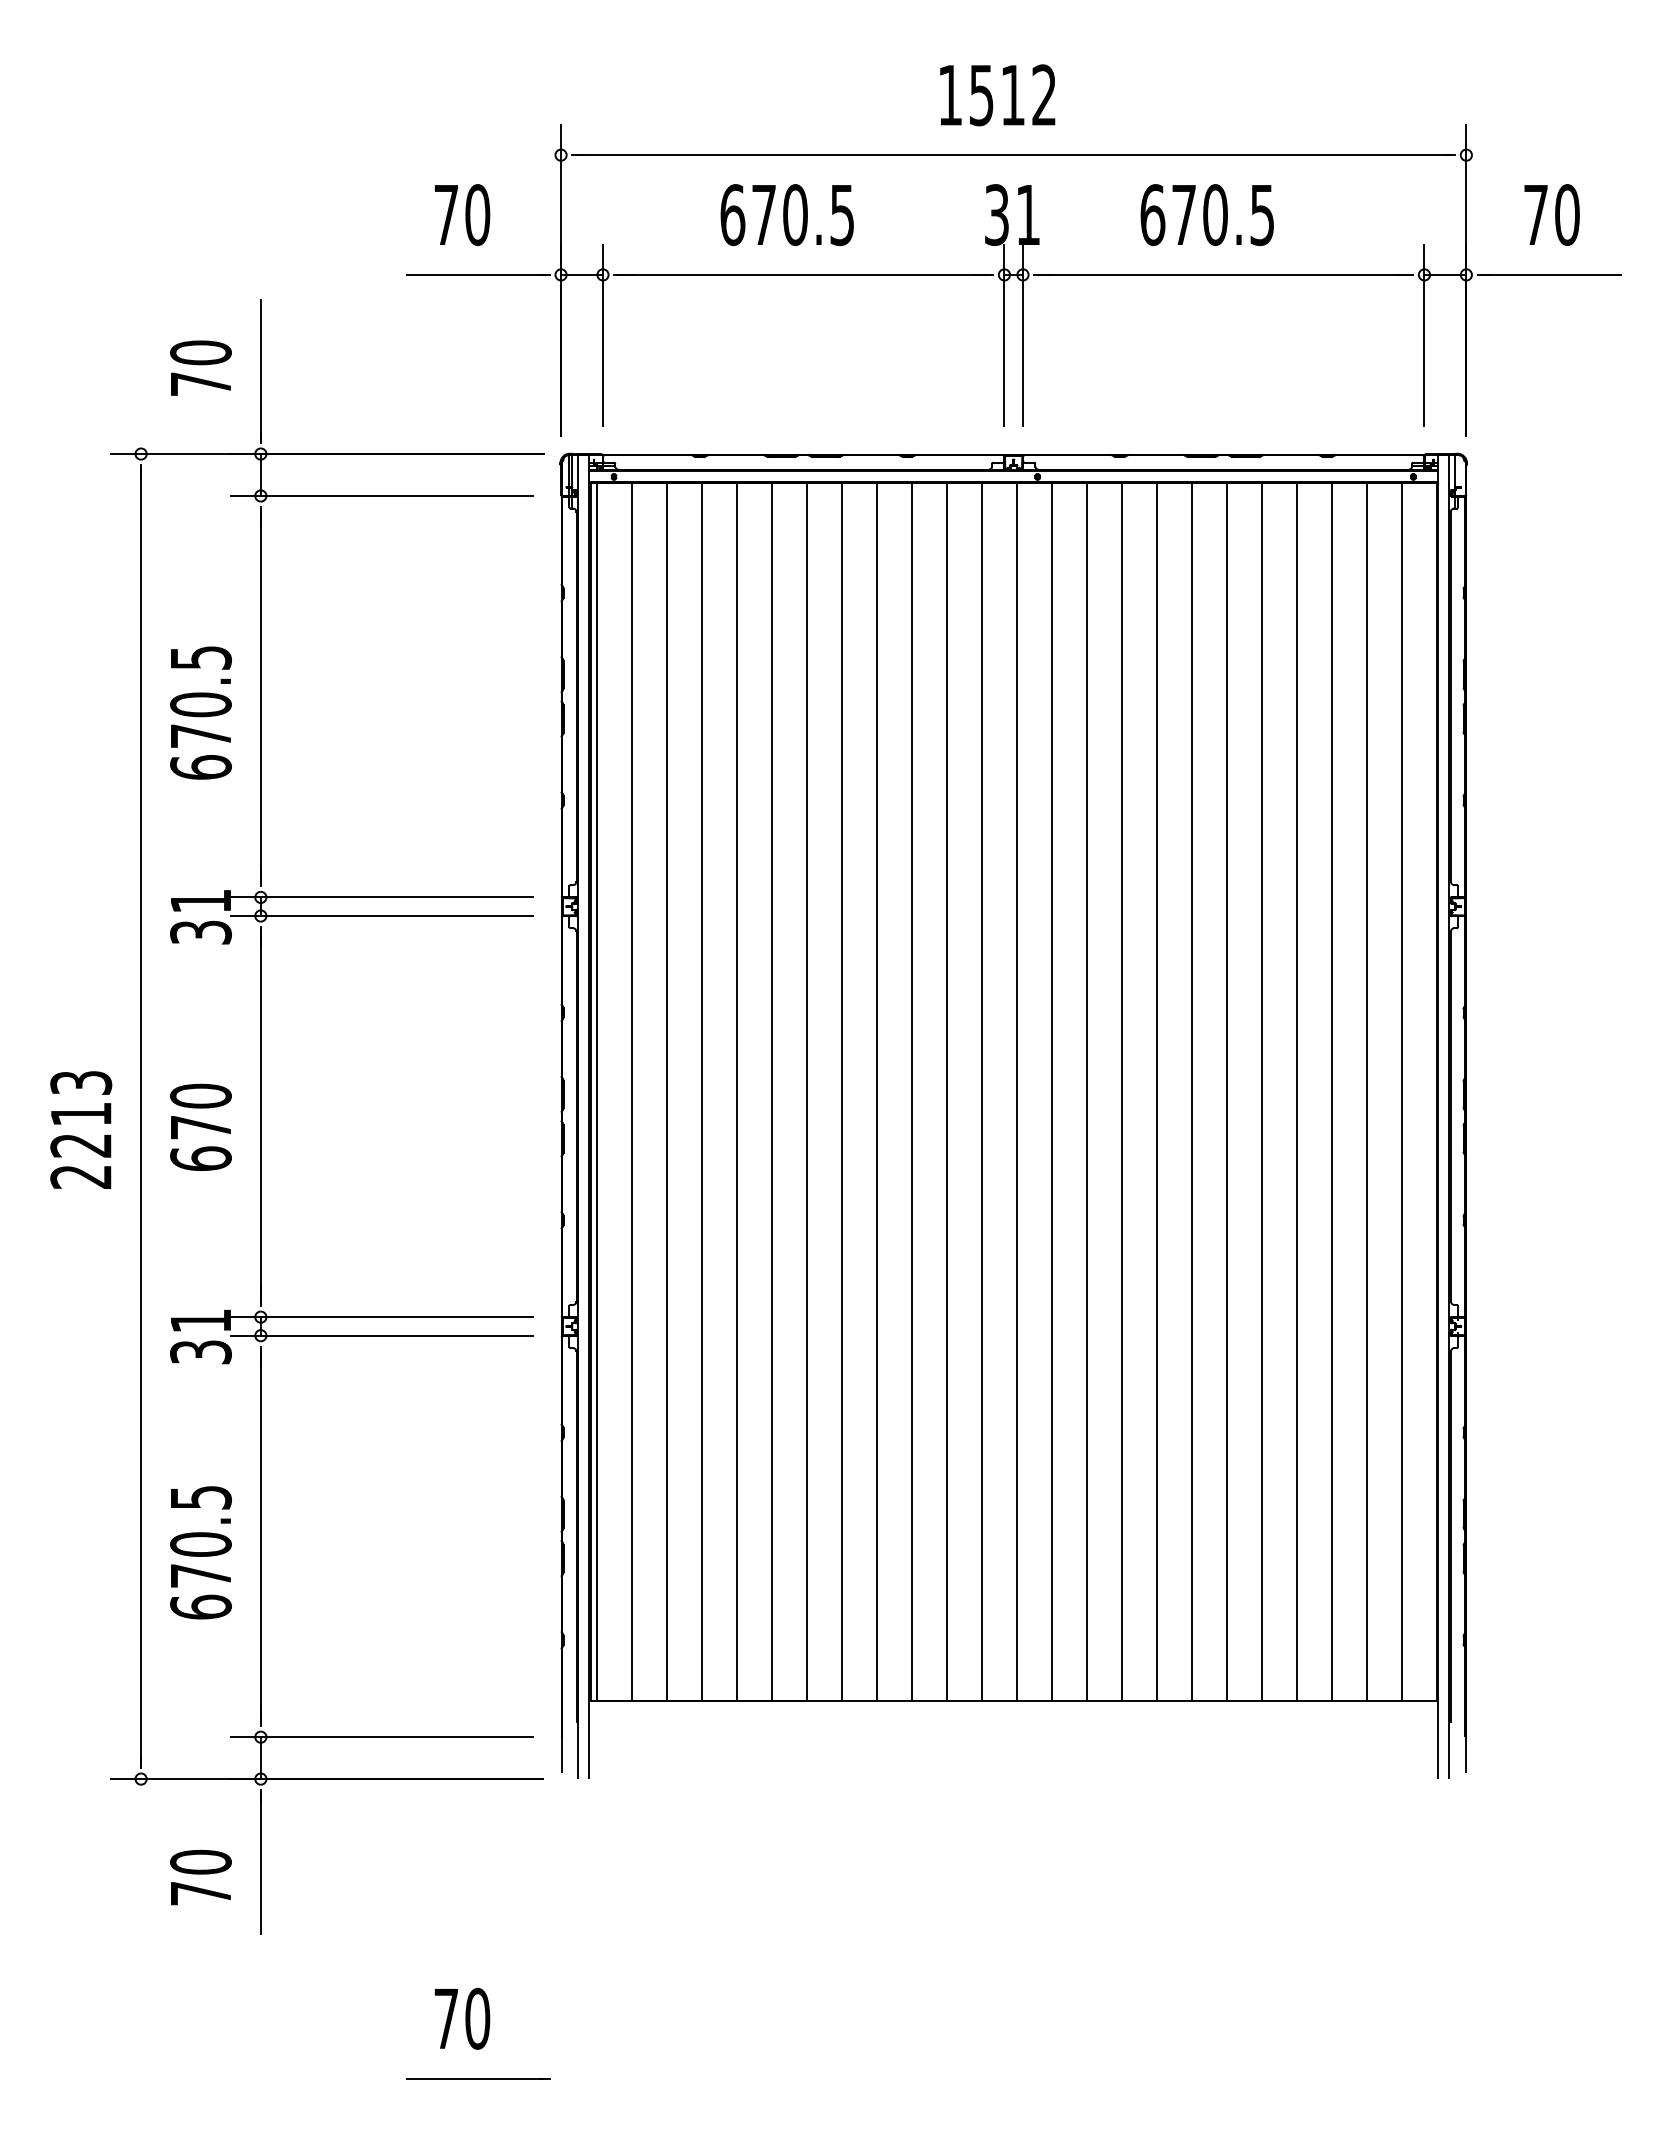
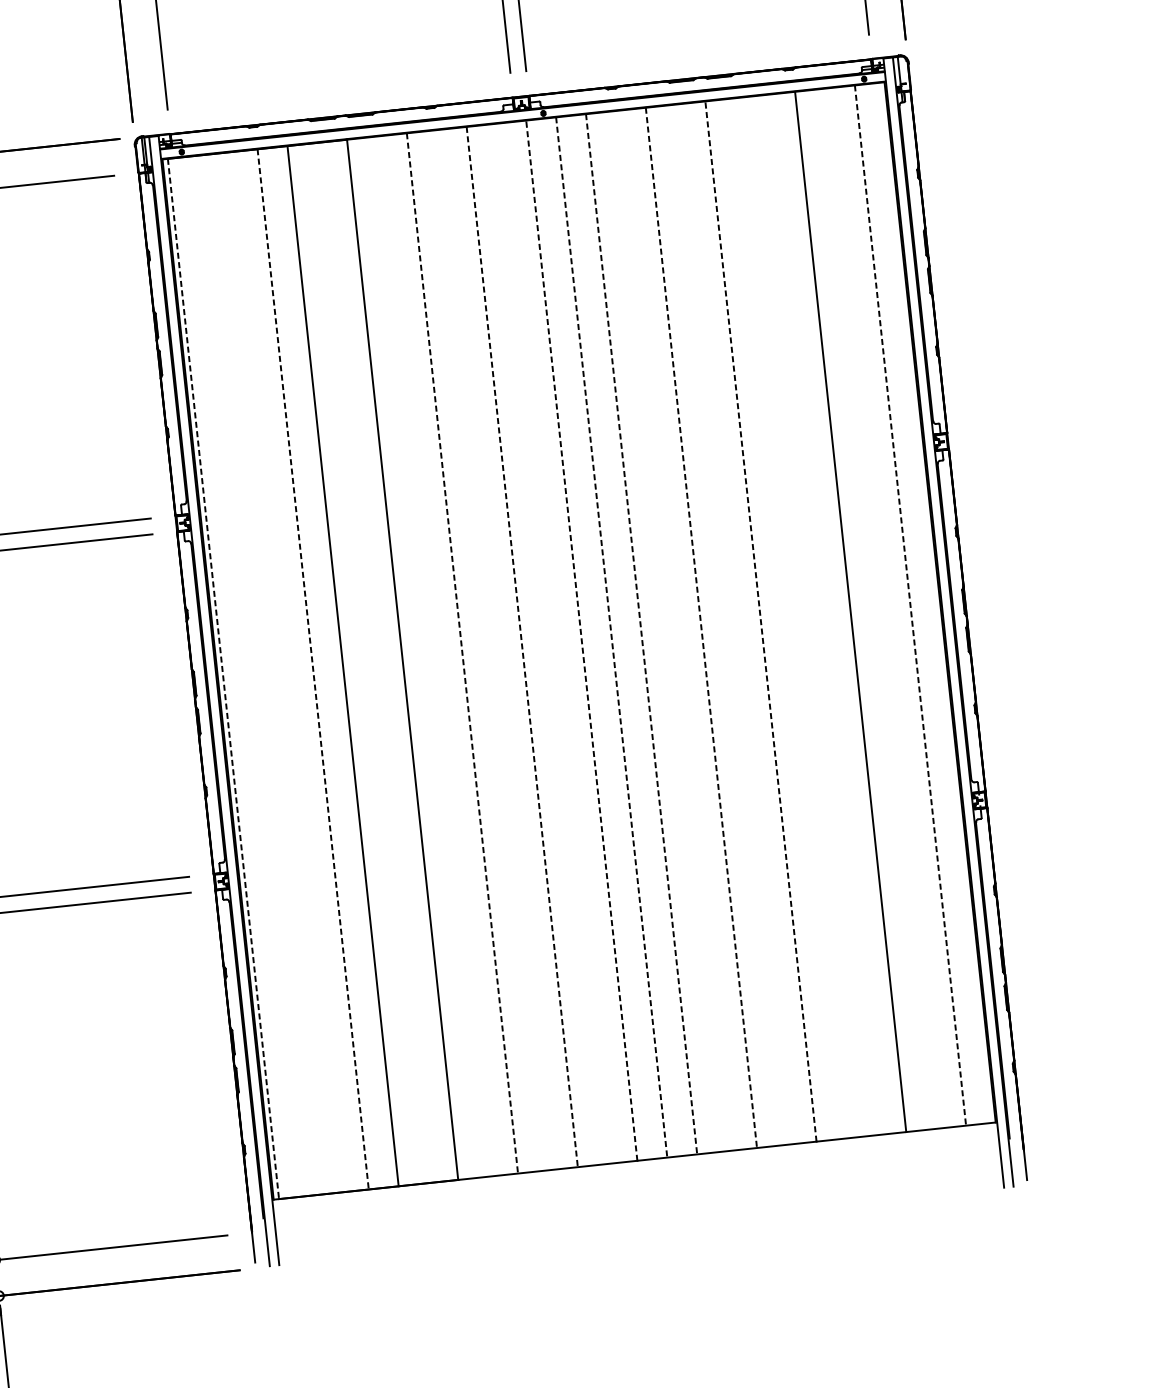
line: (1016, 1091) -> (581, 640), solid -> dashed
line: (1226, 1091) -> (760, 620), solid -> dashed
line: (597, 1092) -> (223, 679), solid -> dashed
line: (632, 1092) -> (253, 675), removed
line: (667, 1092) -> (283, 672), removed
line: (702, 1092) -> (313, 669), solid -> dashed
line: (772, 1092) -> (373, 663), removed
line: (841, 1092) -> (432, 656), removed
line: (877, 1092) -> (462, 653), solid -> dashed
line: (912, 1092) -> (492, 650), removed
line: (947, 1092) -> (522, 647), solid -> dashed
line: (982, 1092) -> (552, 644), removed
line: (1051, 1092) -> (611, 637), solid -> dashed
line: (1086, 1092) -> (641, 634), solid -> dashed
line: (1121, 1092) -> (671, 631), removed
line: (1156, 1092) -> (701, 628), solid -> dashed
line: (1191, 1092) -> (730, 624), removed
line: (1261, 1092) -> (790, 618), removed
line: (1296, 1092) -> (820, 615), removed
line: (1366, 1092) -> (880, 608), removed
line: (1401, 1092) -> (910, 605), solid -> dashed

